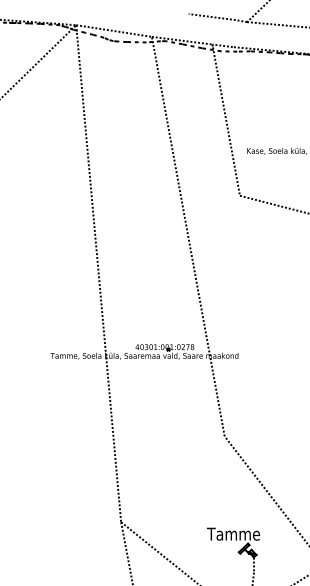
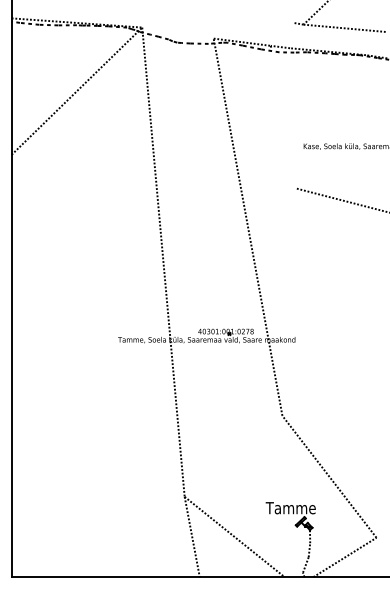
line: (212, 16) -> (270, 19), removed
line: (113, 30) -> (177, 32), removed
line: (225, 121) -> (283, 118), removed

